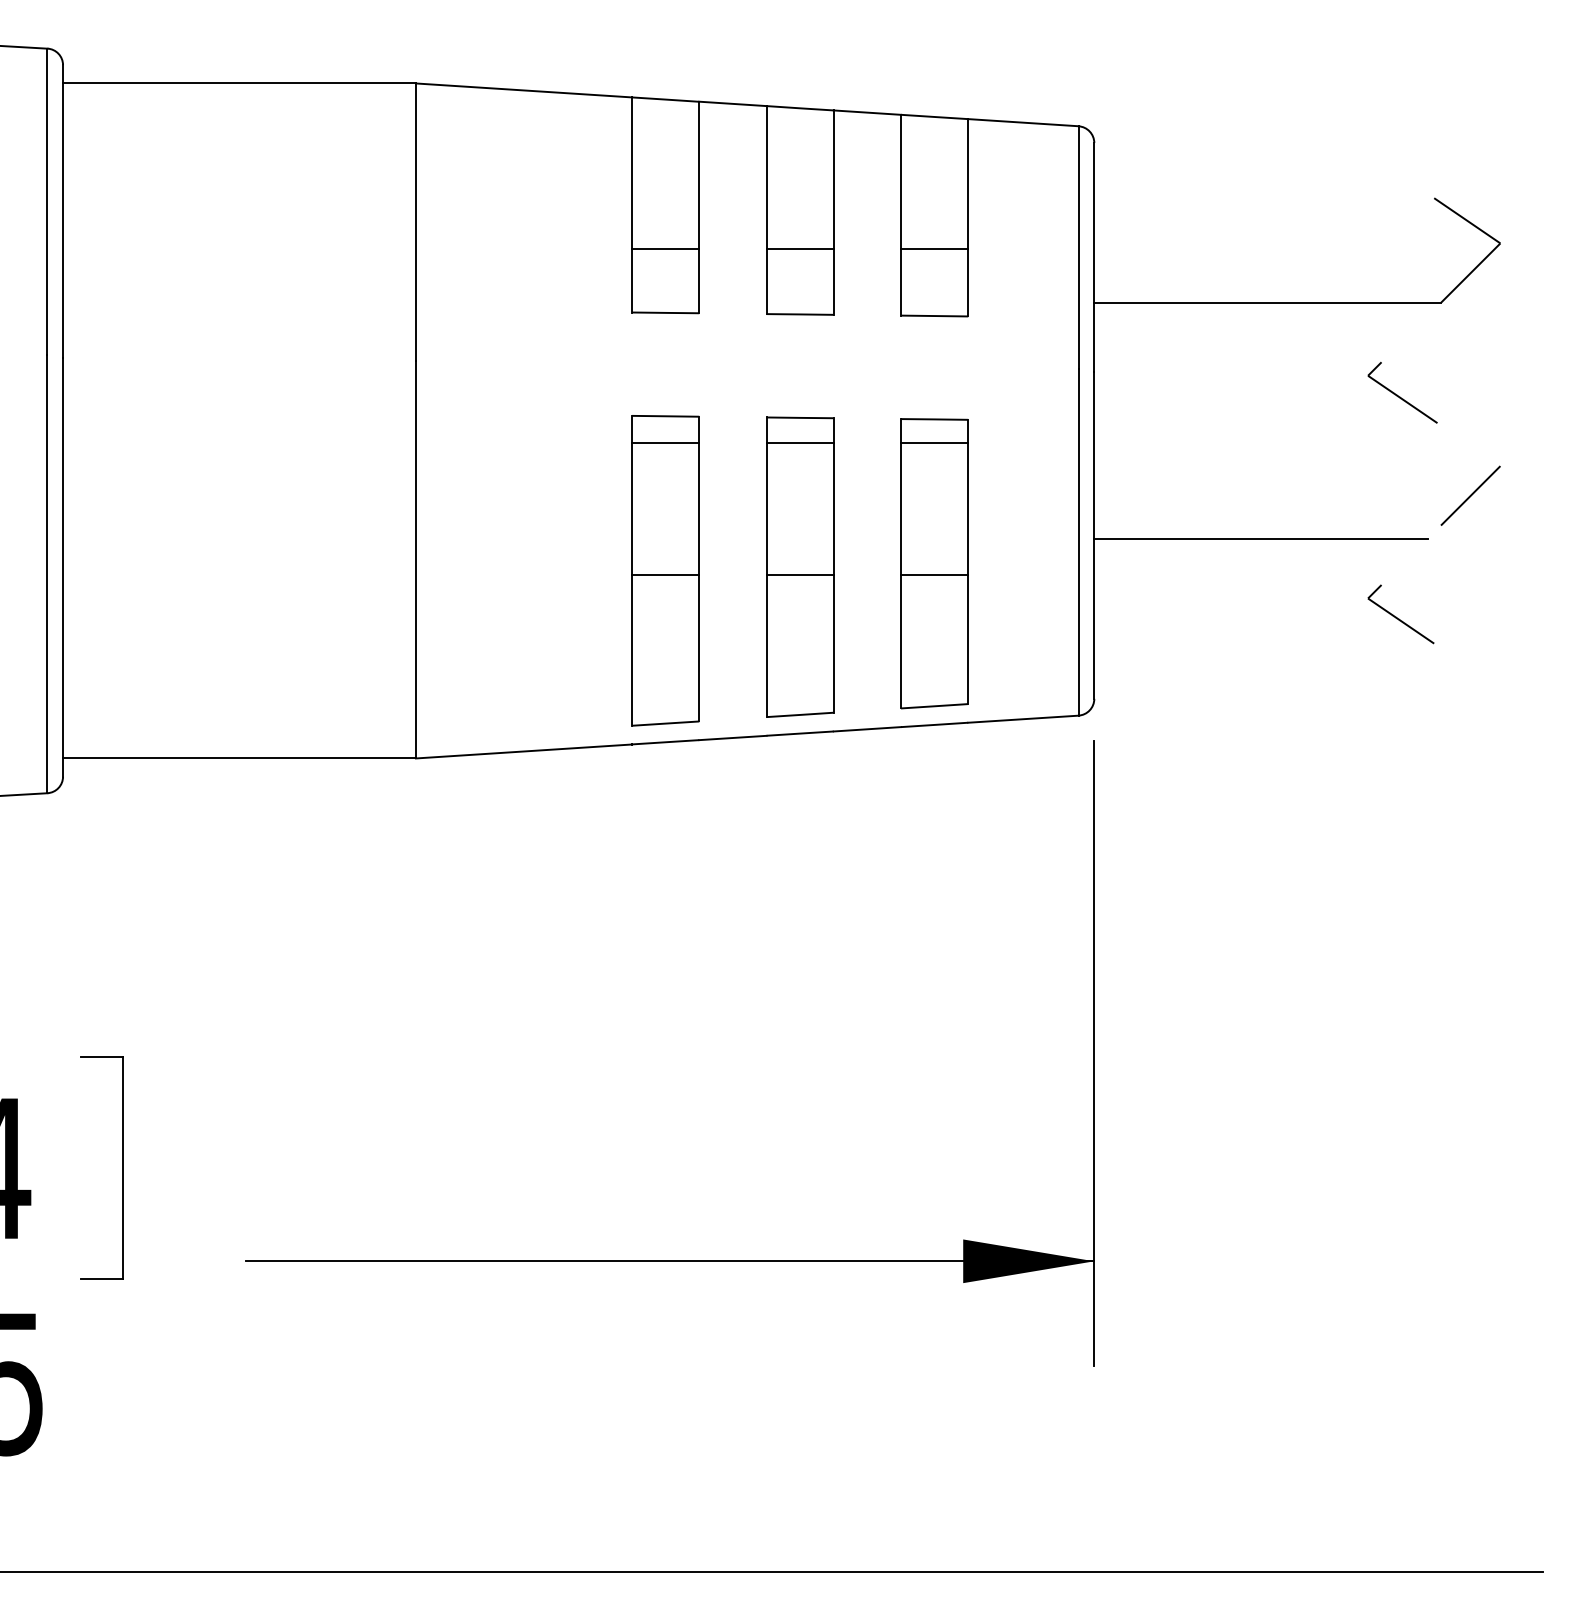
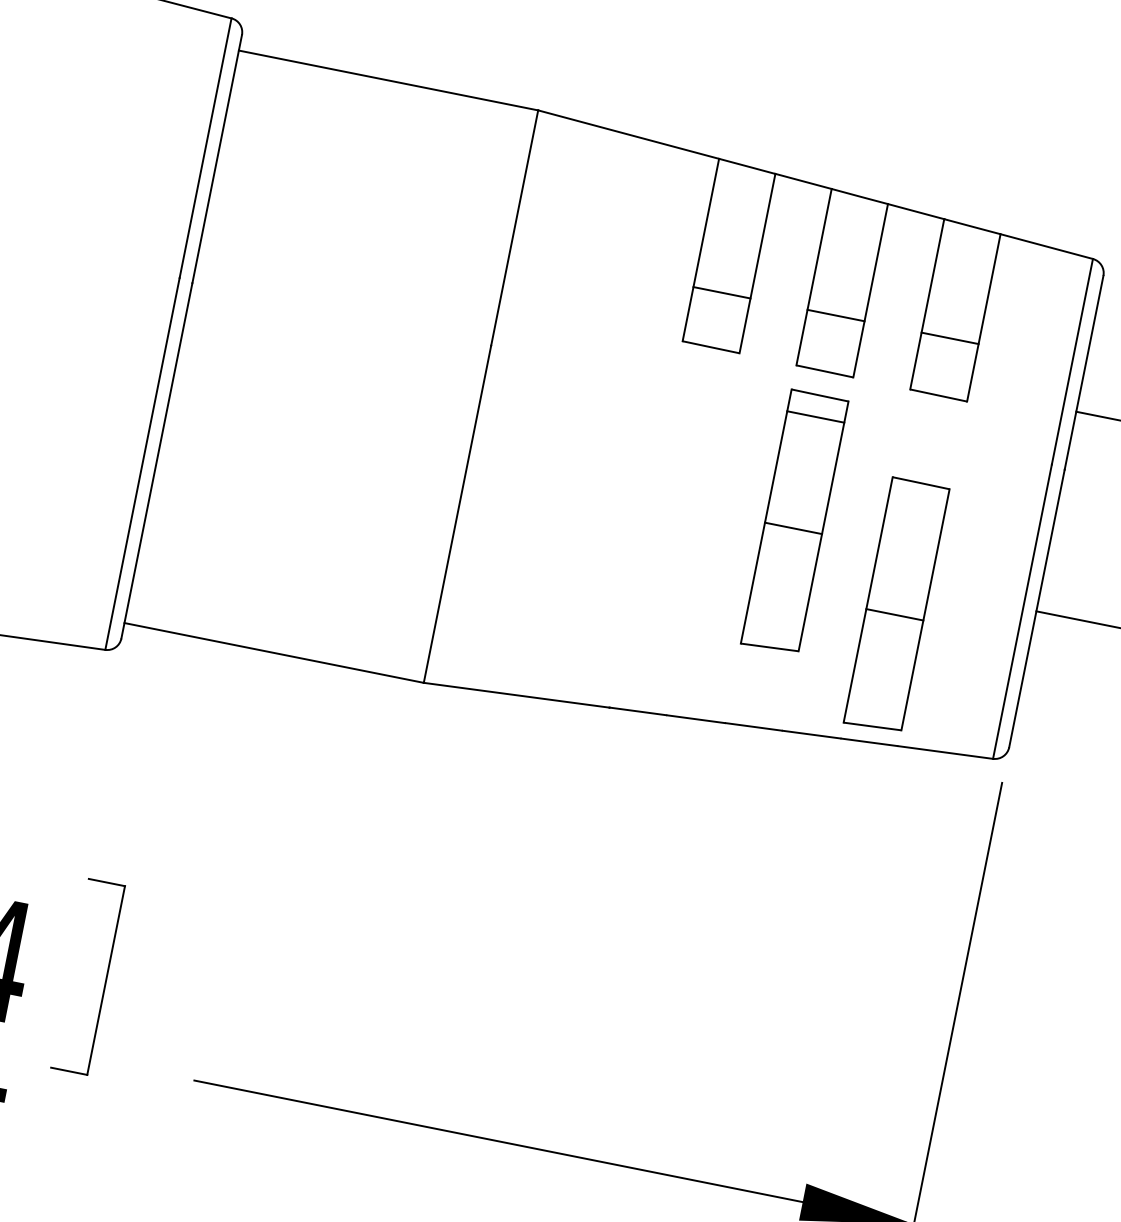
line: (934, 443) -> (916, 503), removed
part: (800, 566) -> (795, 521), moved
part: (665, 570) -> (667, 565), removed

